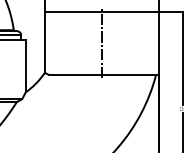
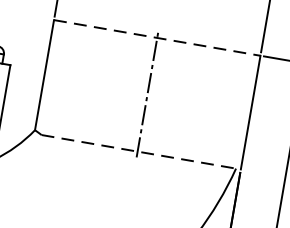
line: (101, 12) -> (156, 38), solid -> dashed
line: (103, 74) -> (140, 151), solid -> dashed

